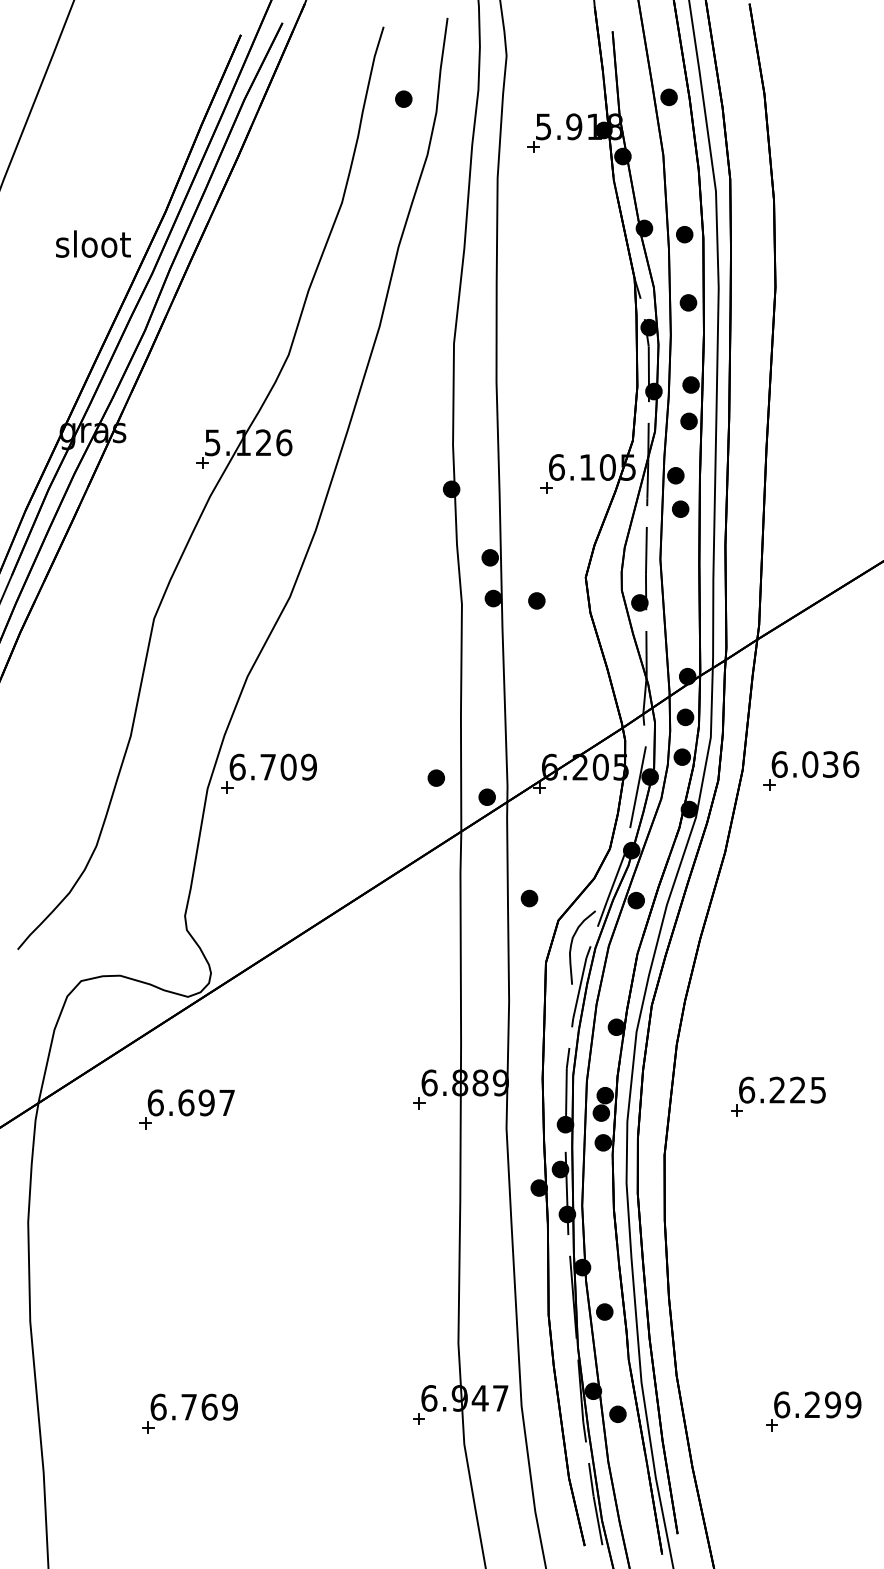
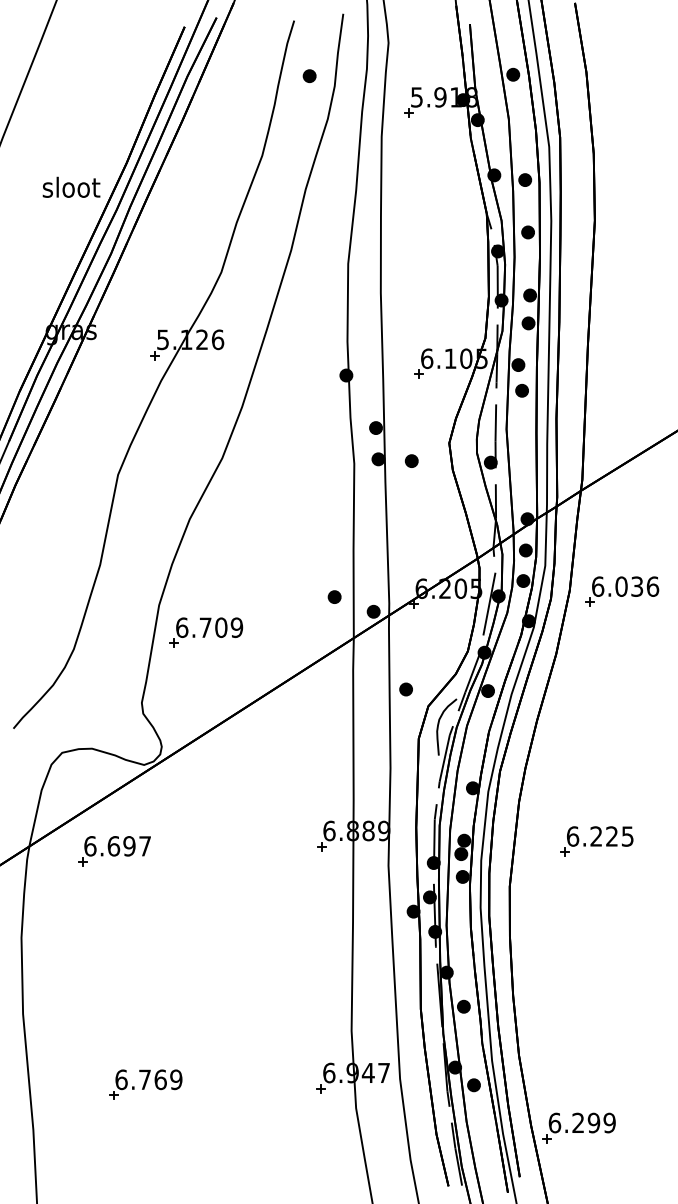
part: (269, 773) -> (206, 632), moved
part: (187, 1109) -> (114, 851), moved
part: (812, 1410) -> (578, 1127), moved

